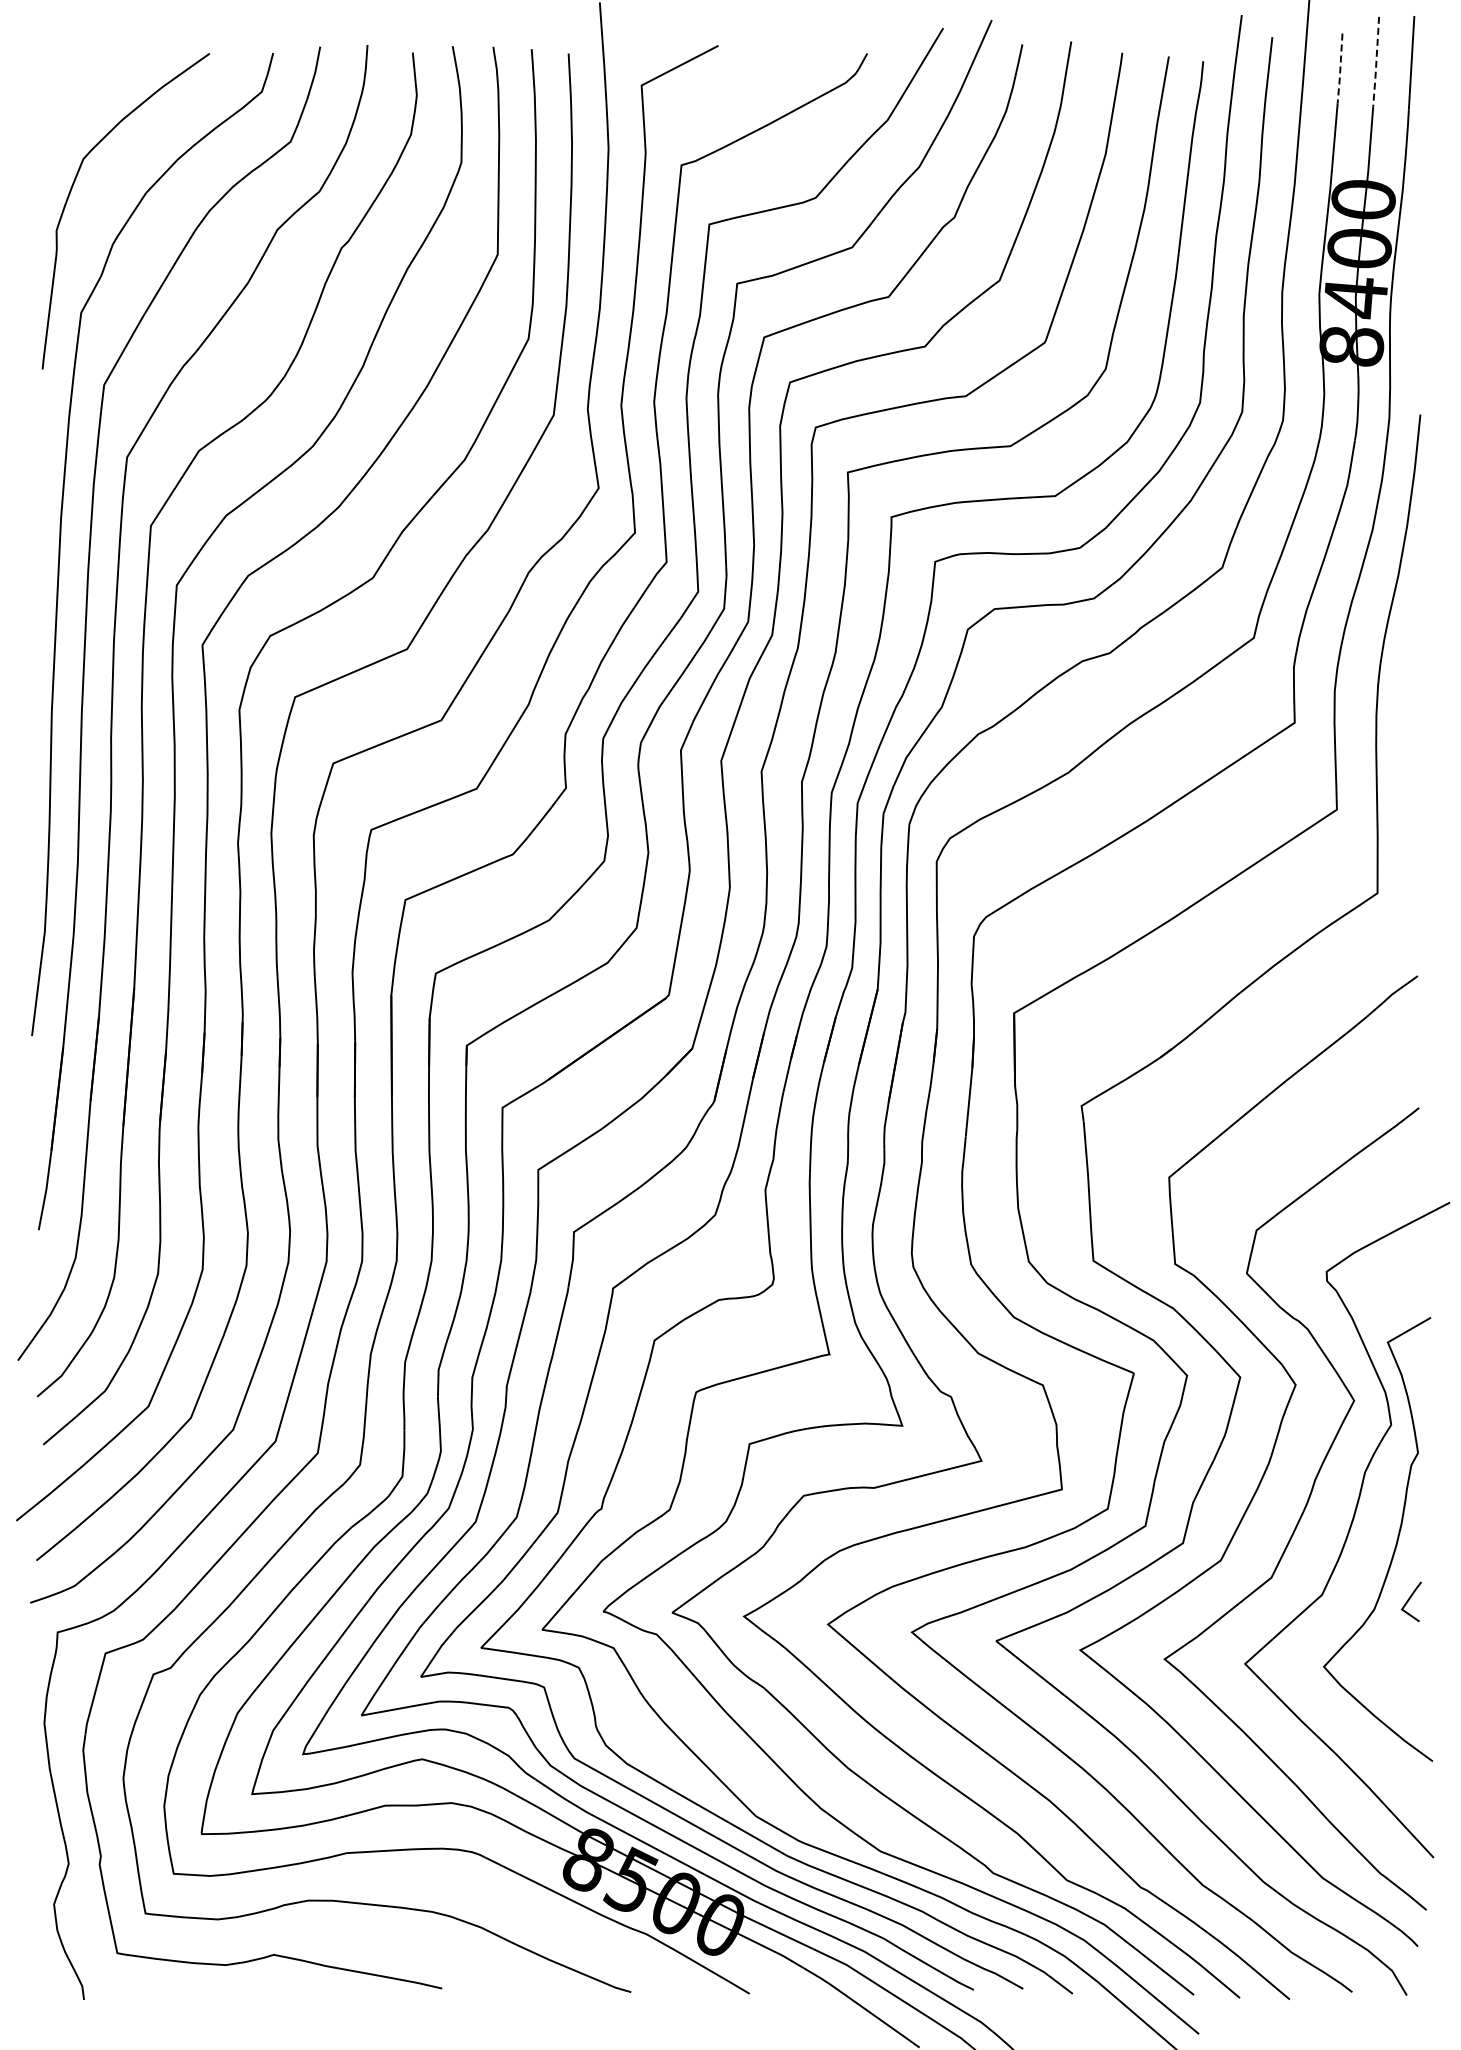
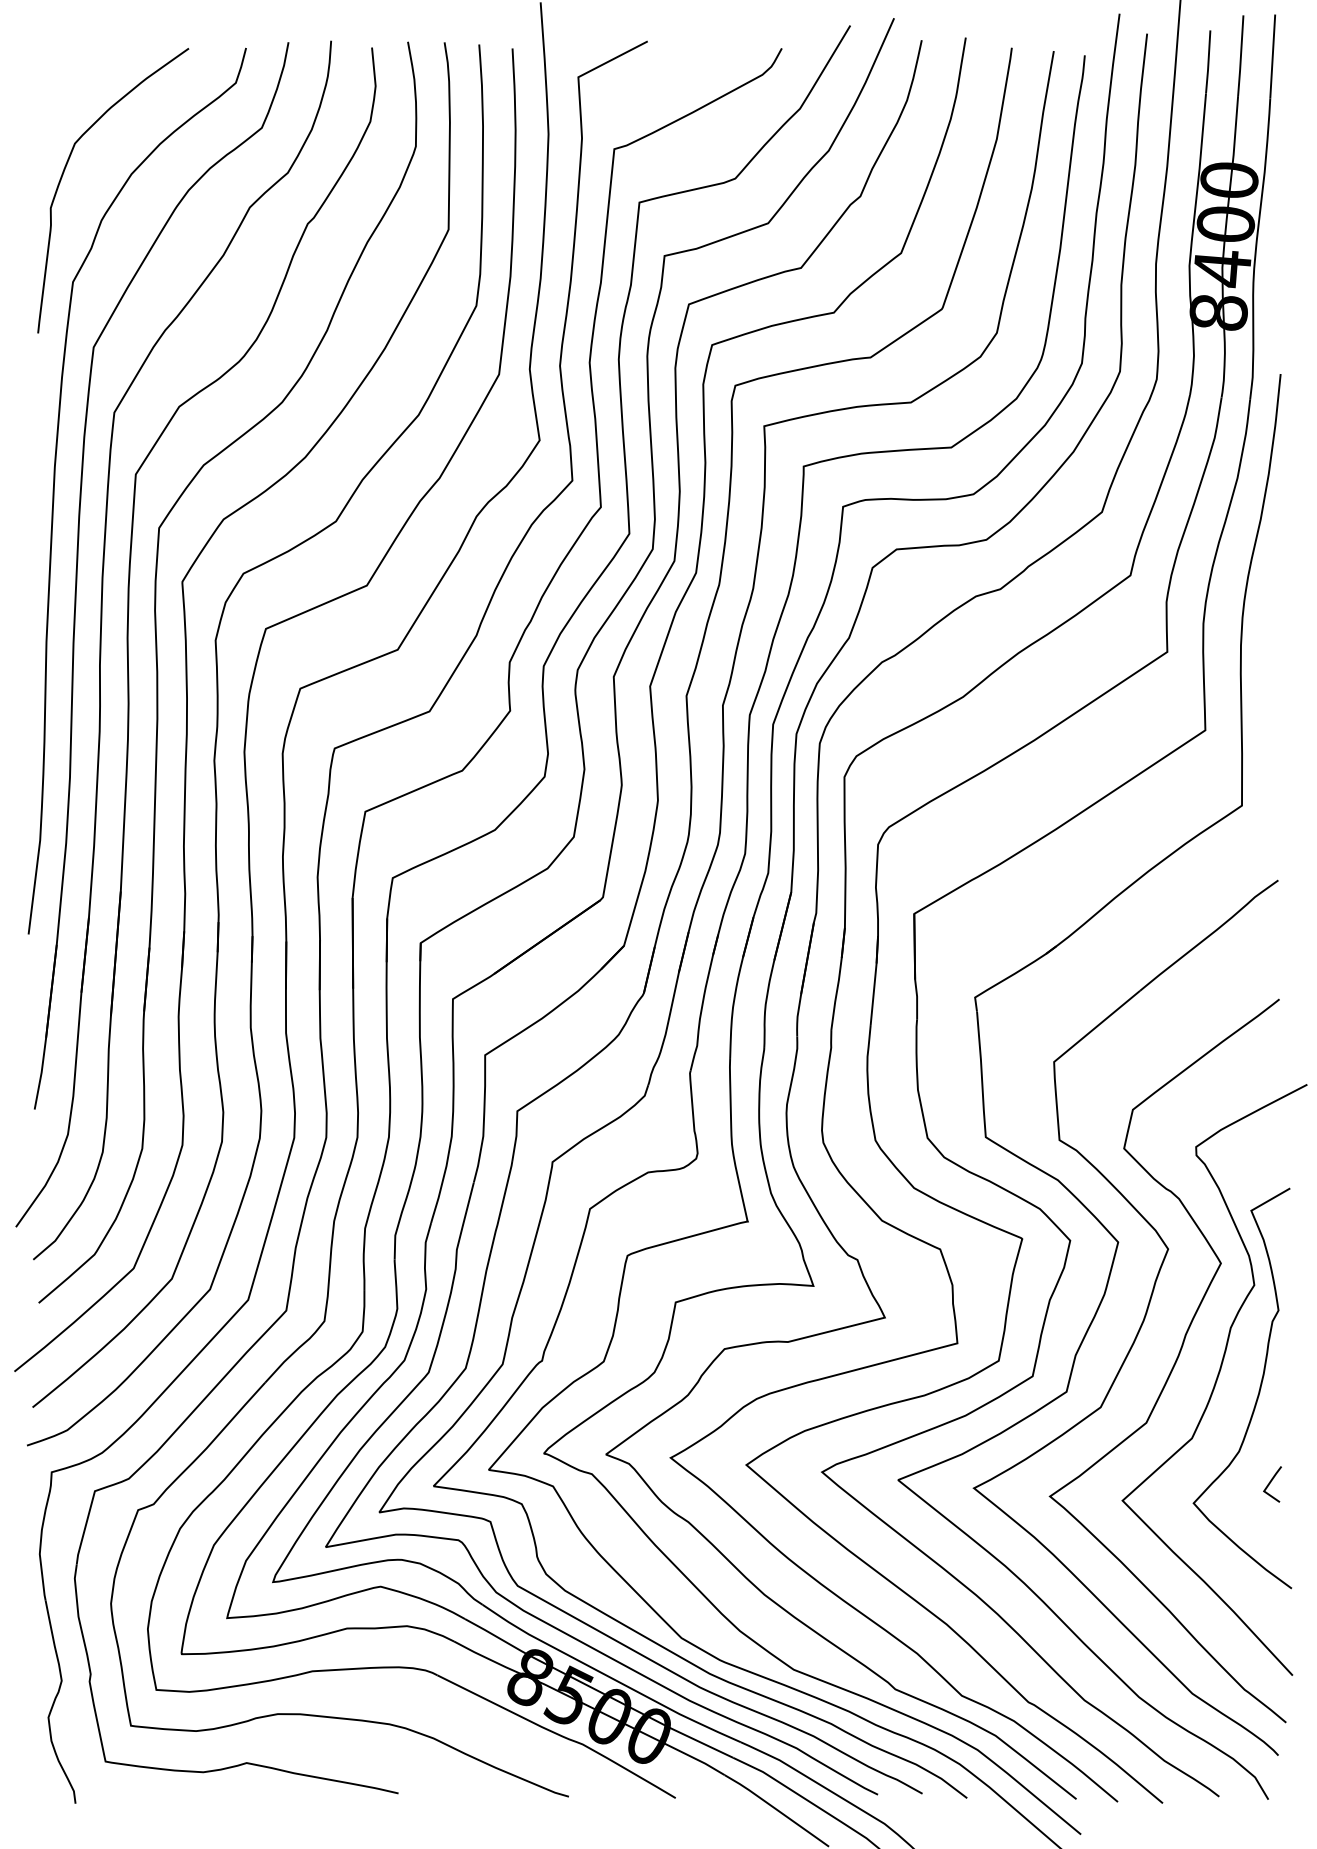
line: (1376, 62) -> (1241, 56), dashed -> solid
line: (1340, 68) -> (1208, 61), dashed -> solid
line: (1409, 1600) -> (1270, 1483), moved

